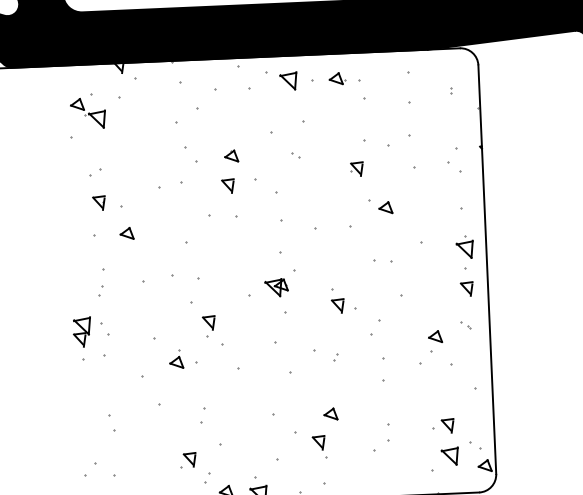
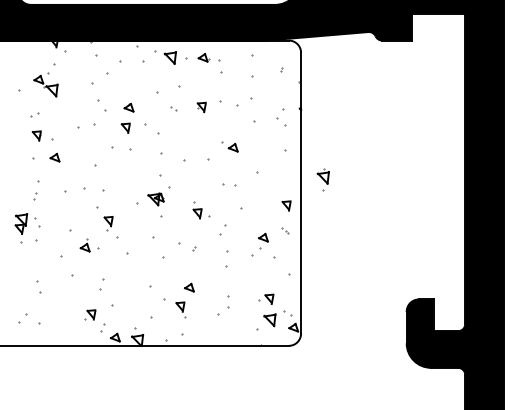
part: (87, 111) -> (45, 84), moved
part: (356, 169) -> (201, 107), moved
part: (463, 252) -> (322, 179), moved

